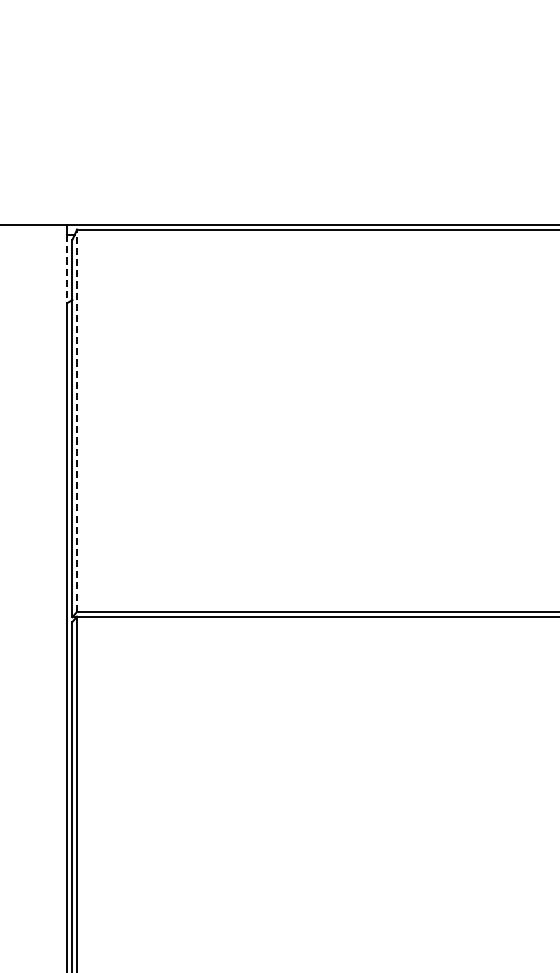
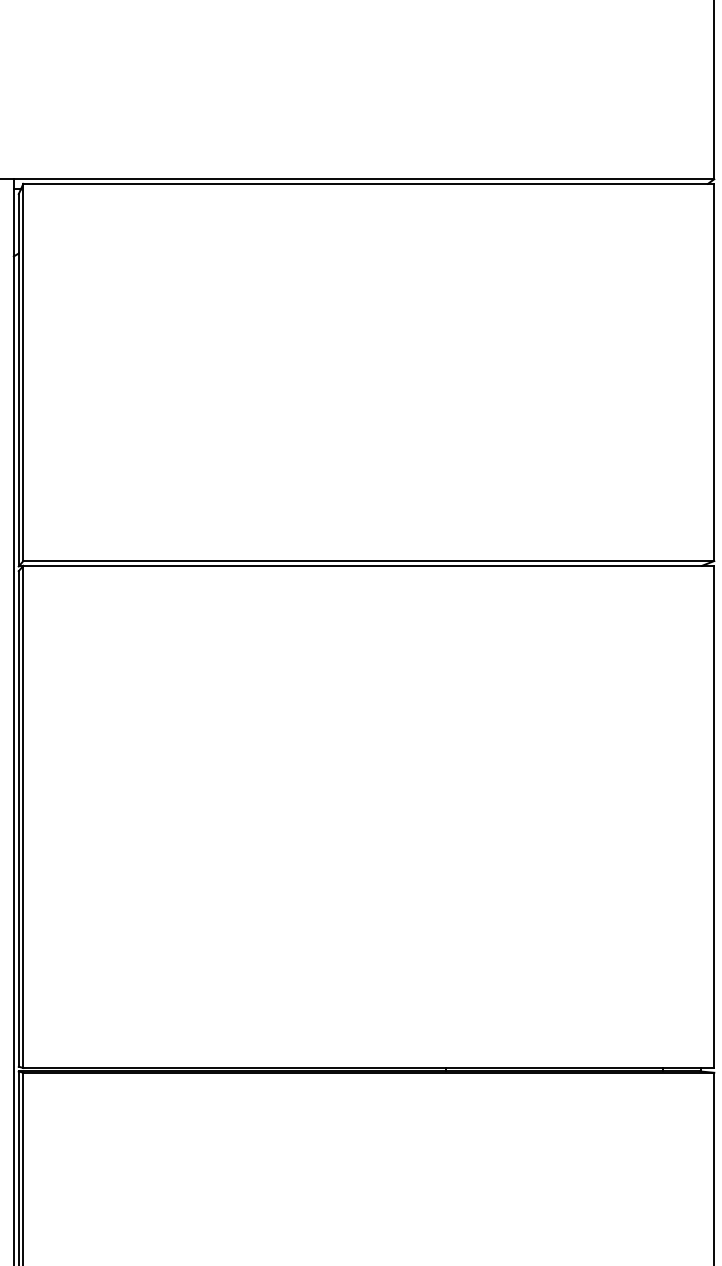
line: (67, 268) -> (13, 222), dashed -> solid
line: (77, 420) -> (23, 372), dashed -> solid

